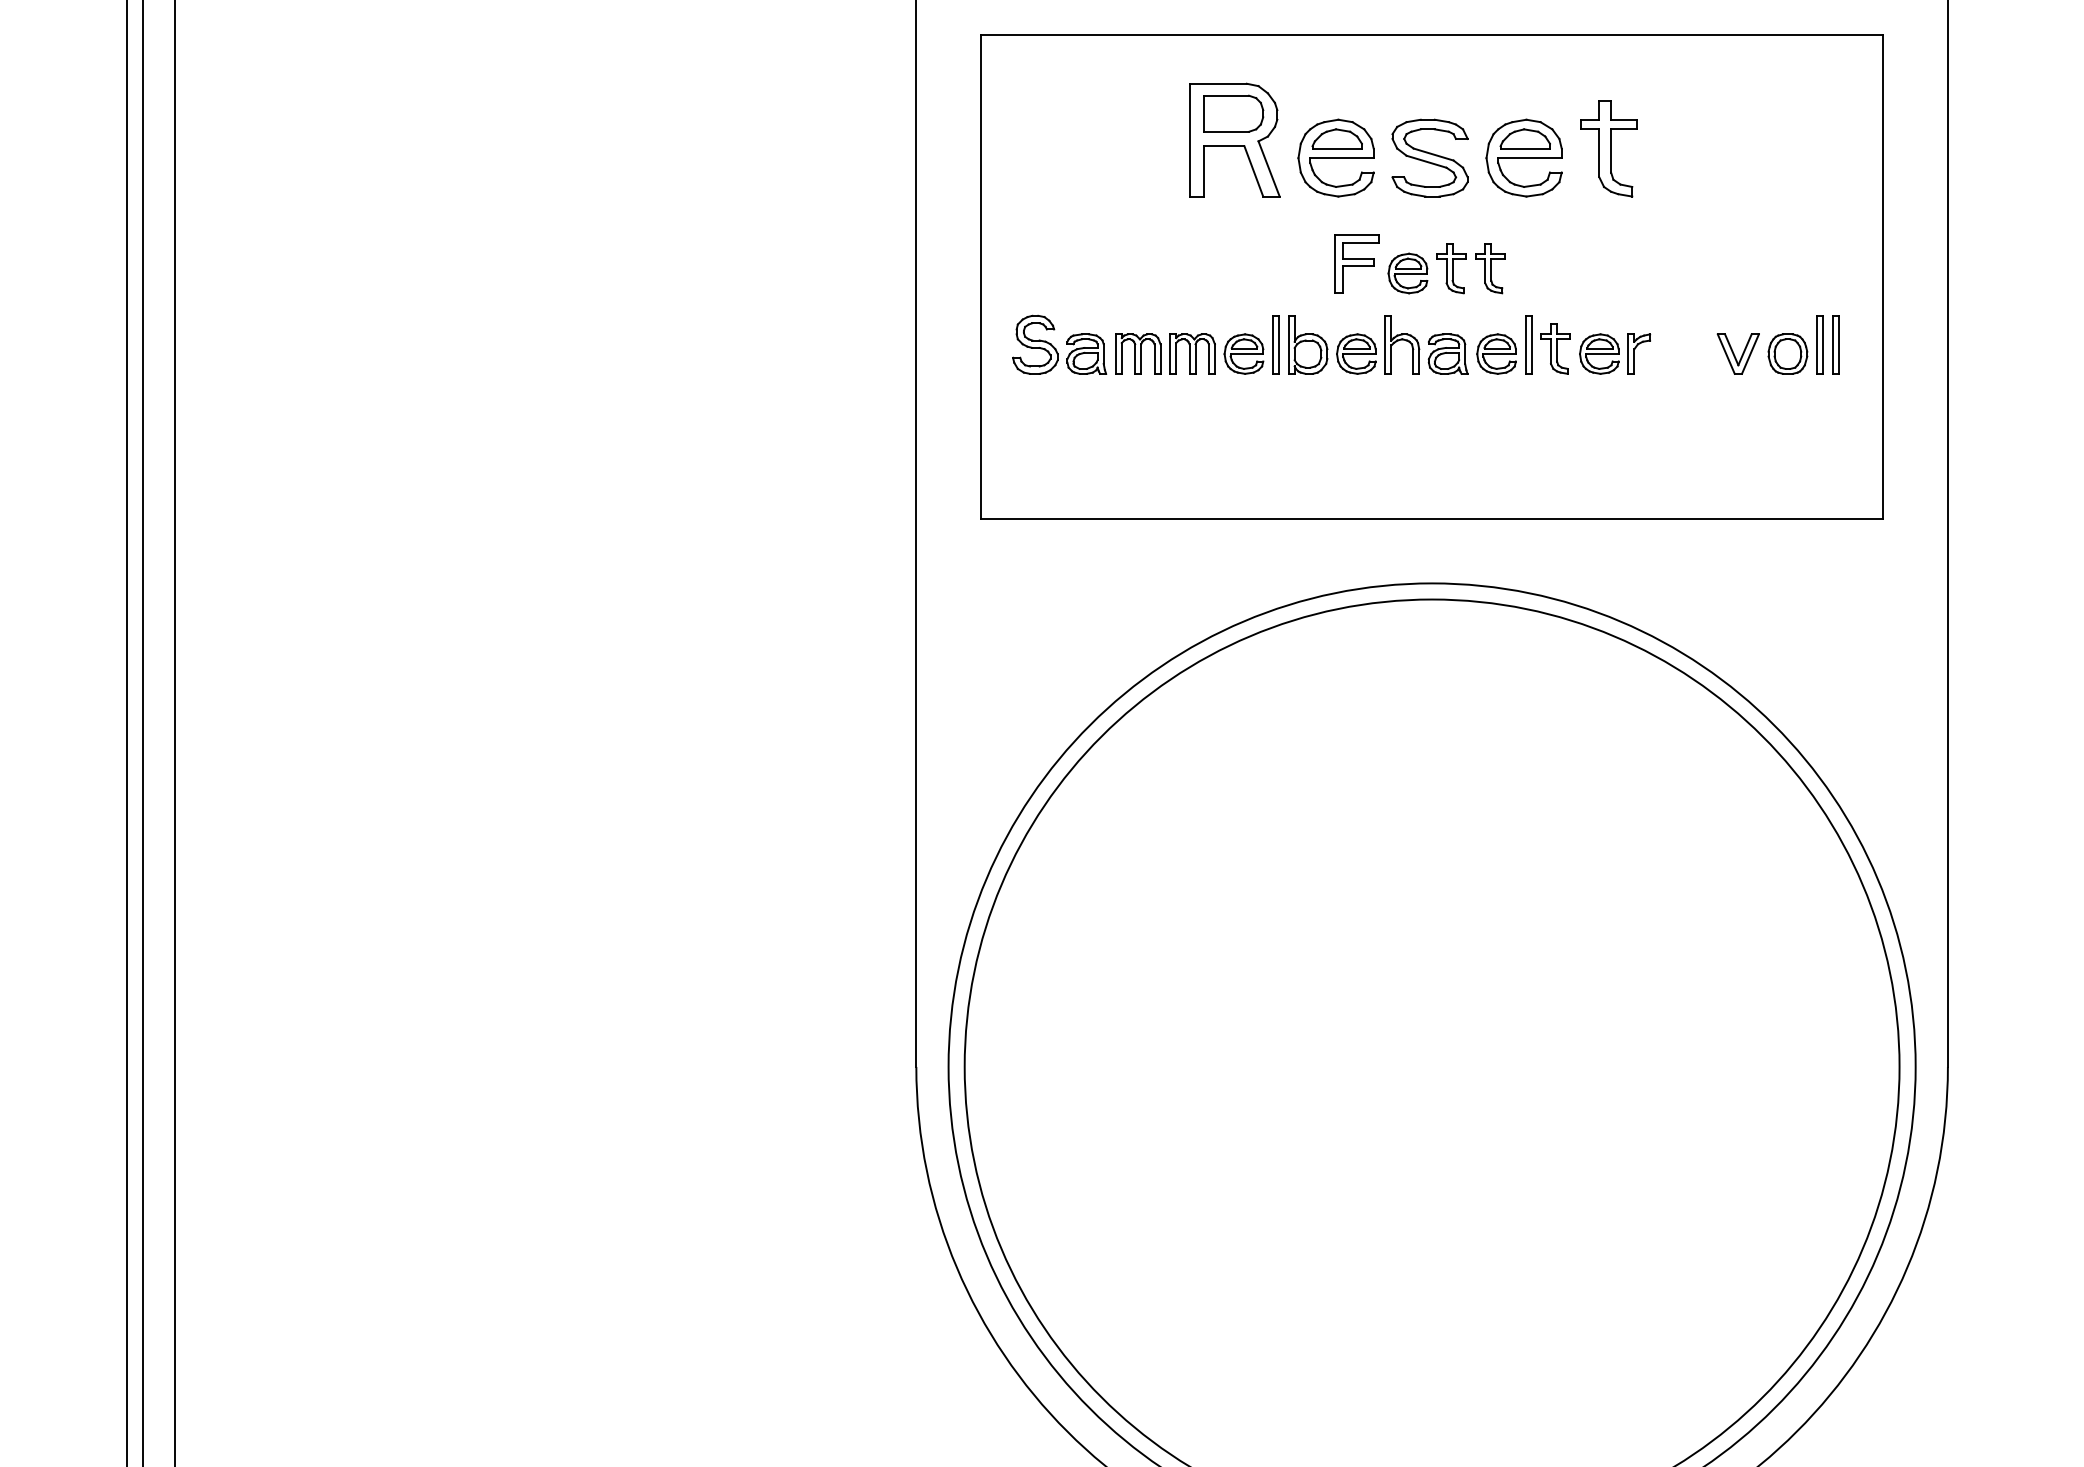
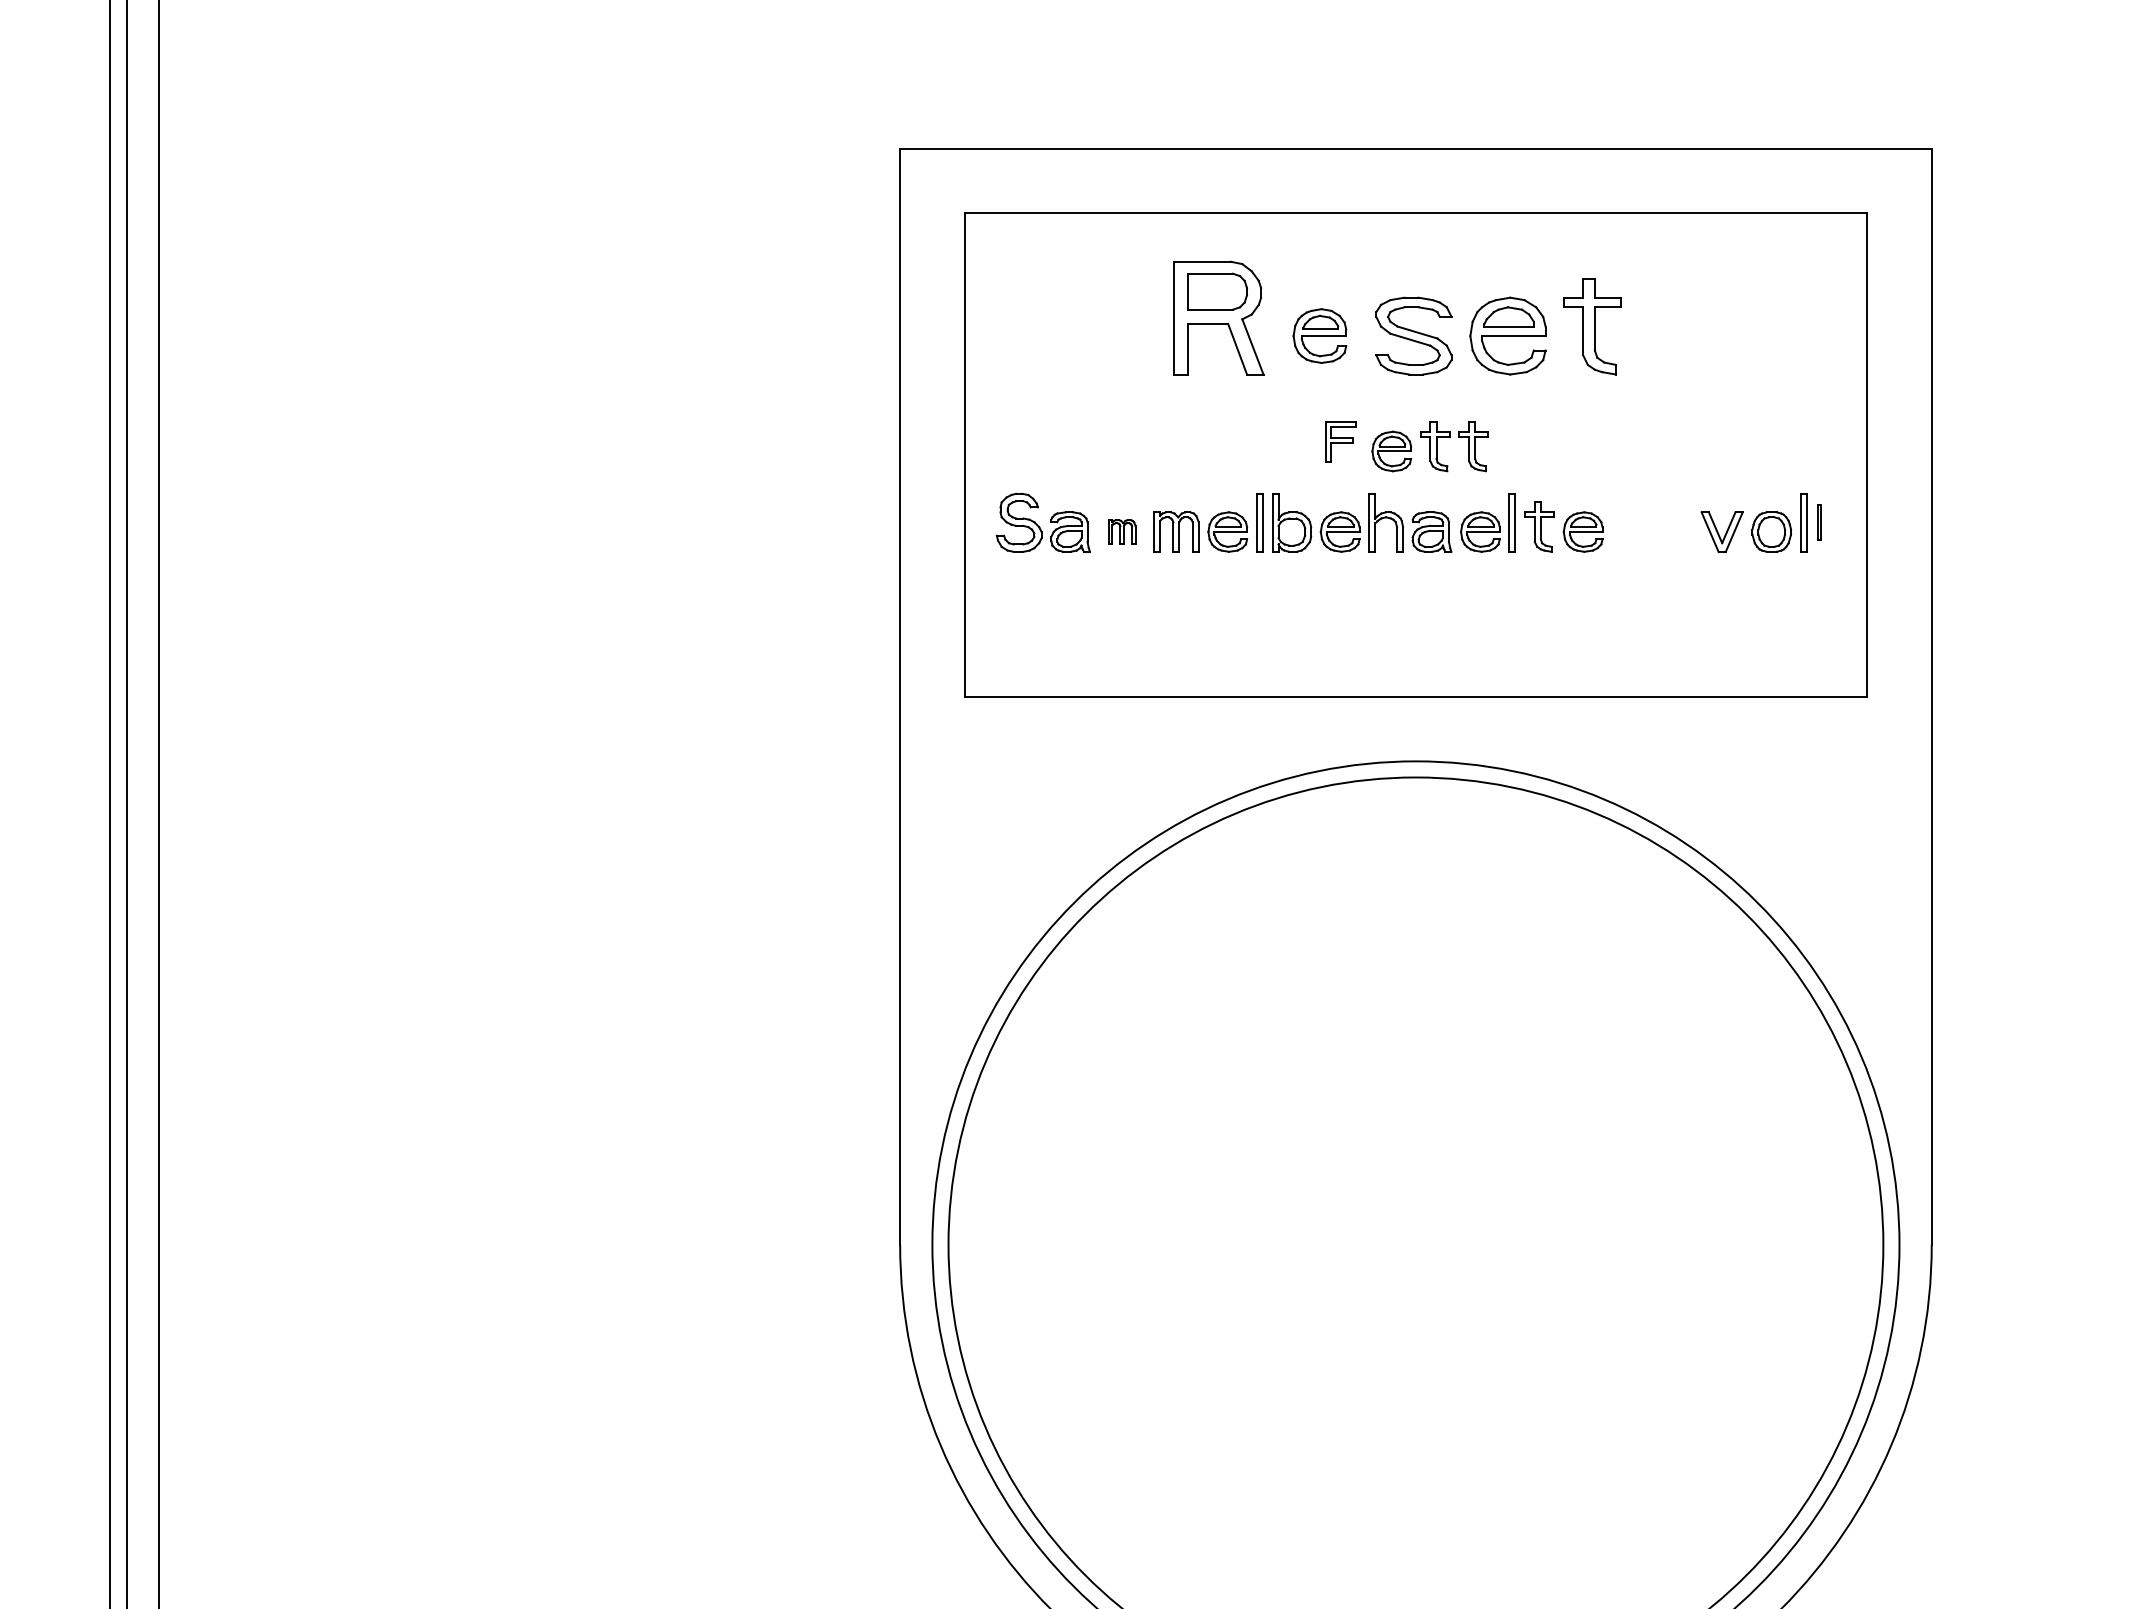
part: (1335, 157) -> (1319, 335), size x0.7
part: (1356, 263) -> (1340, 441), size x0.7
part: (1835, 344) -> (1819, 522), size x0.6
part: (1138, 353) -> (1122, 531), size x0.6
part: (1638, 353) -> (1622, 531), removed

